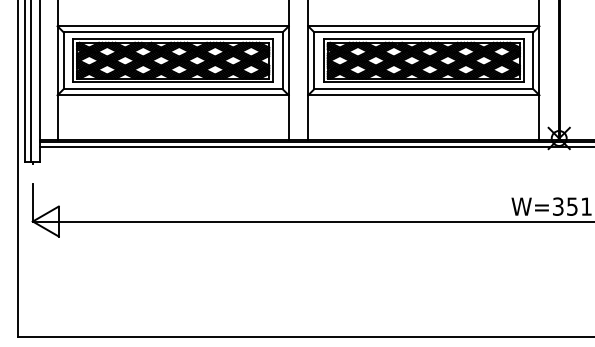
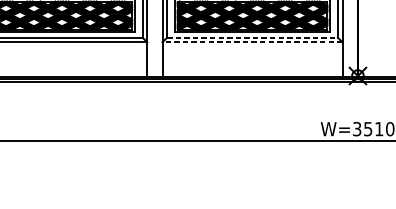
line: (423, 89) -> (252, 37), solid -> dashed
line: (423, 95) -> (252, 42), solid -> dashed

